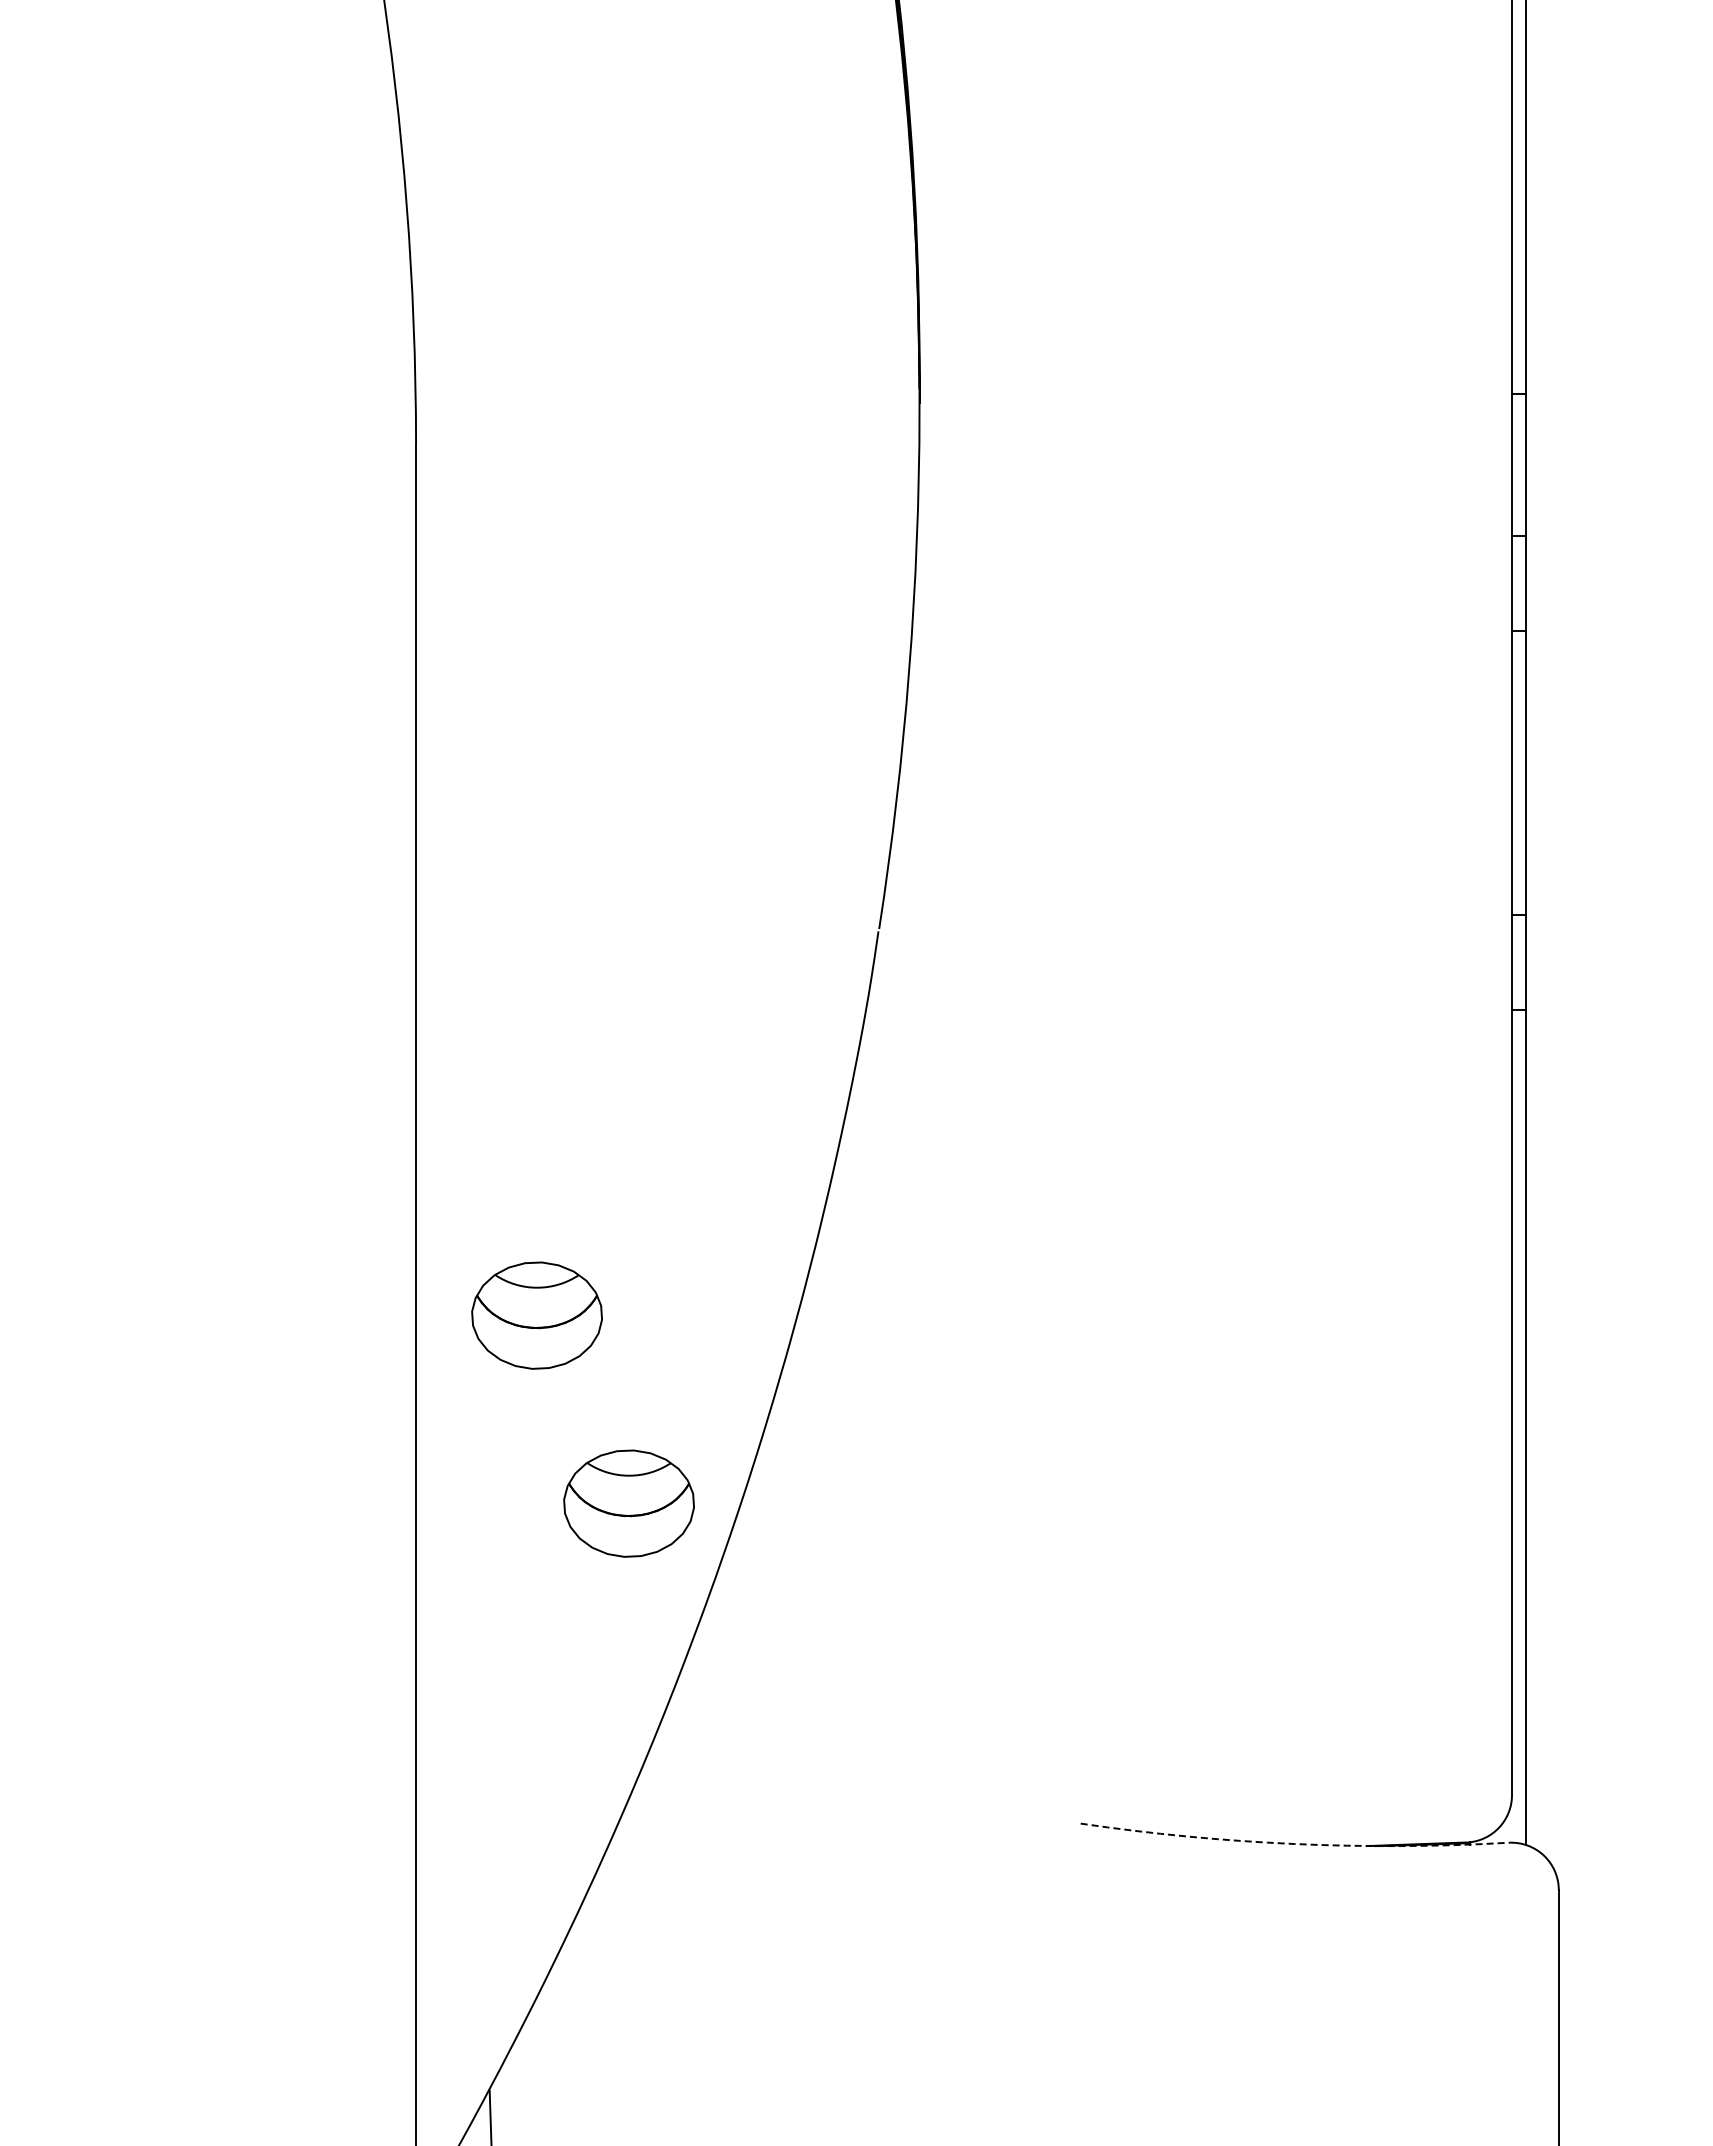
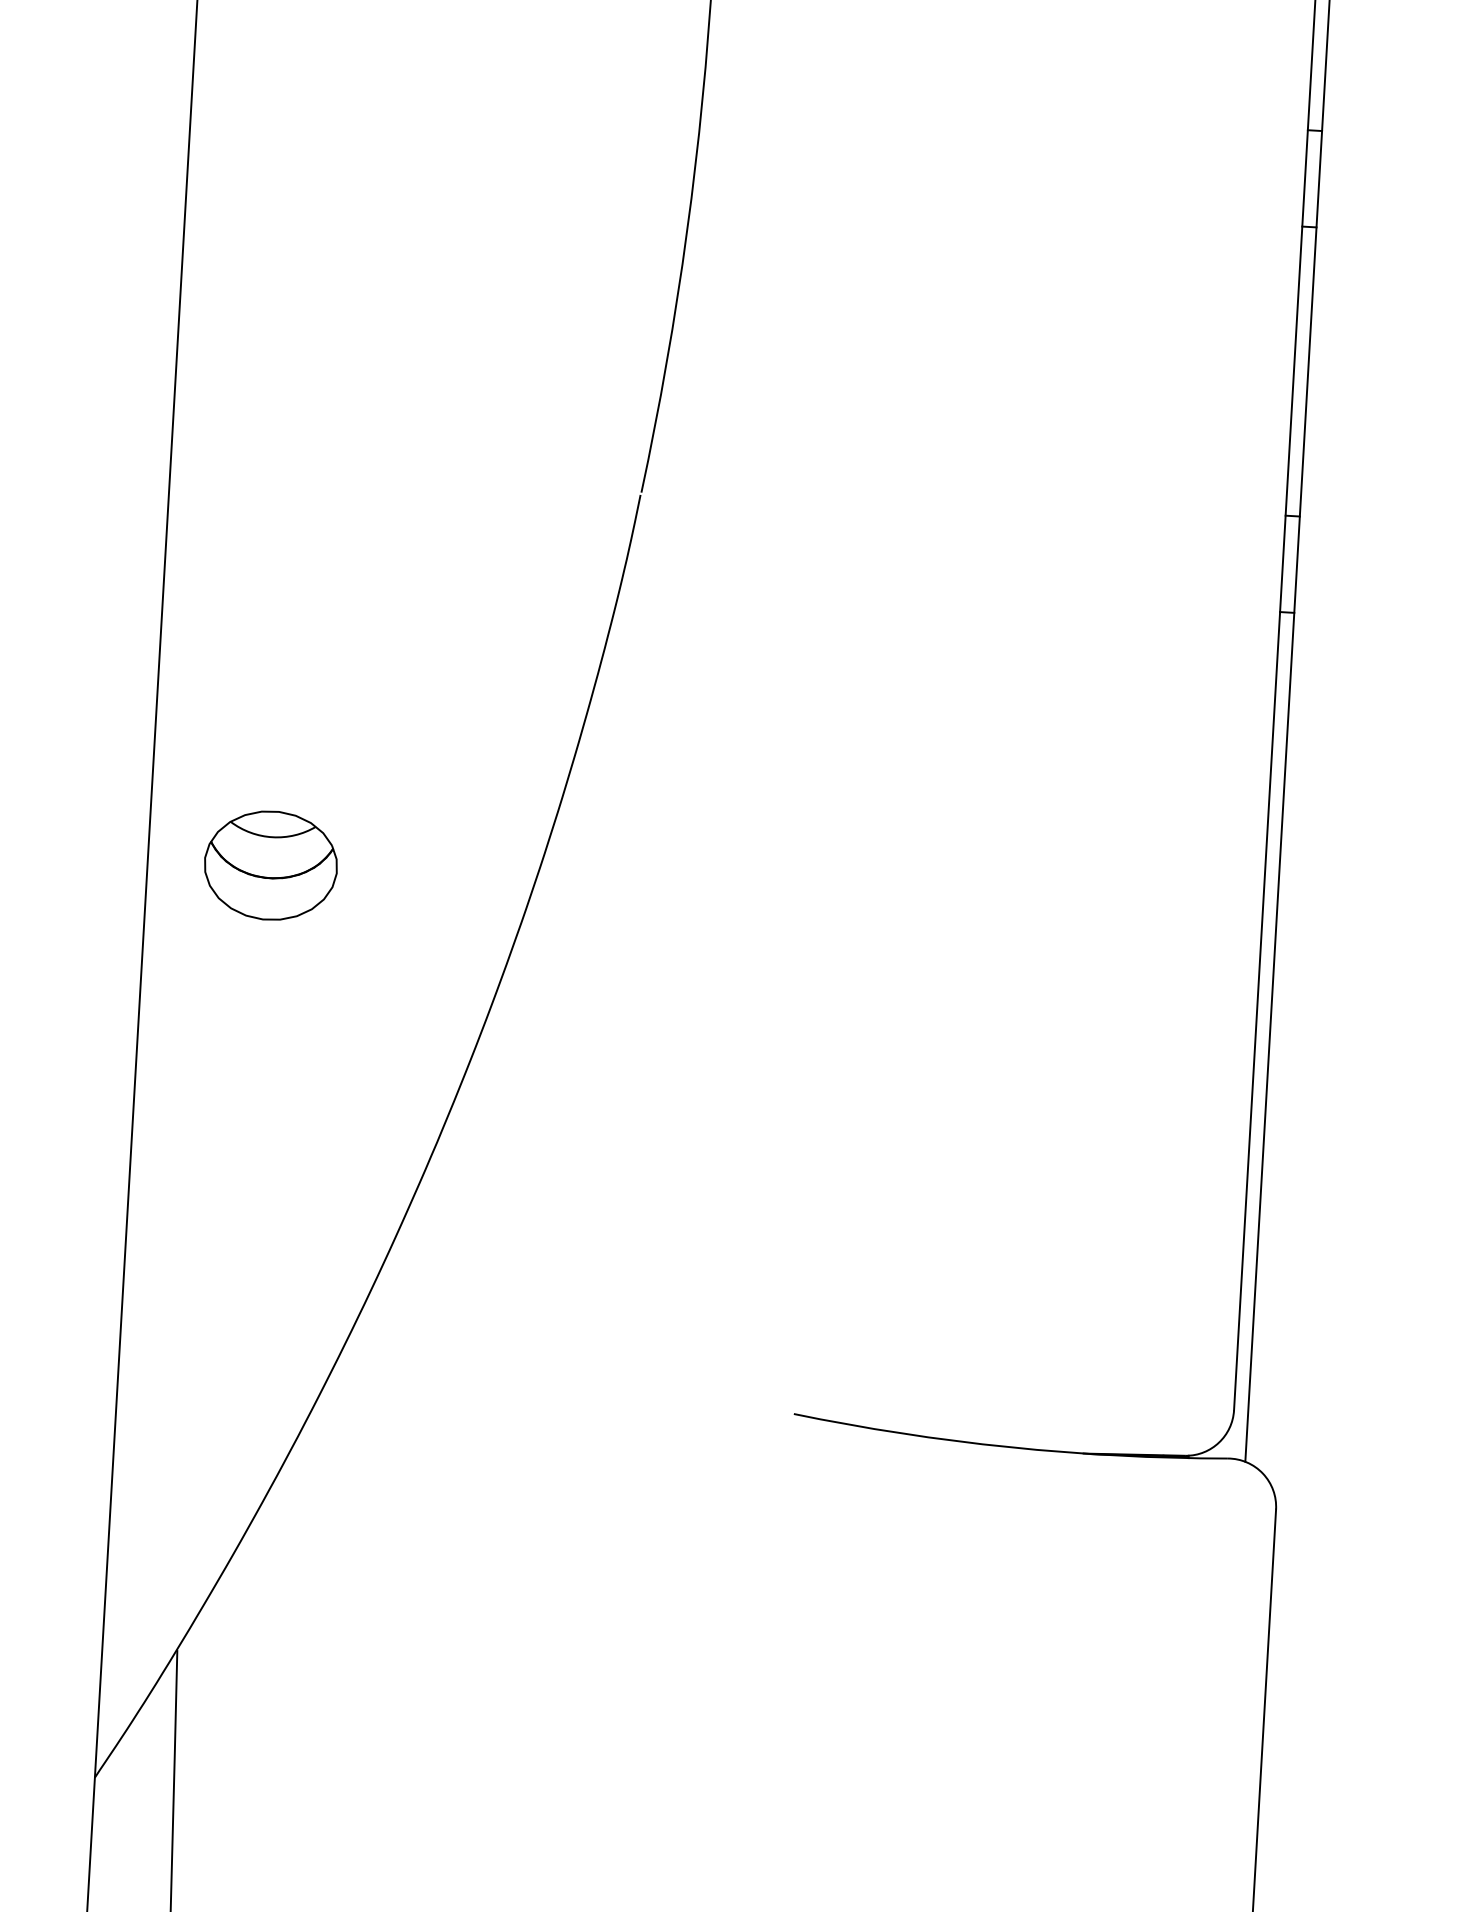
part: (628, 1503) -> (352, 1062), removed
arc: (1294, 1844) -> (1010, 1447), dashed -> solid

